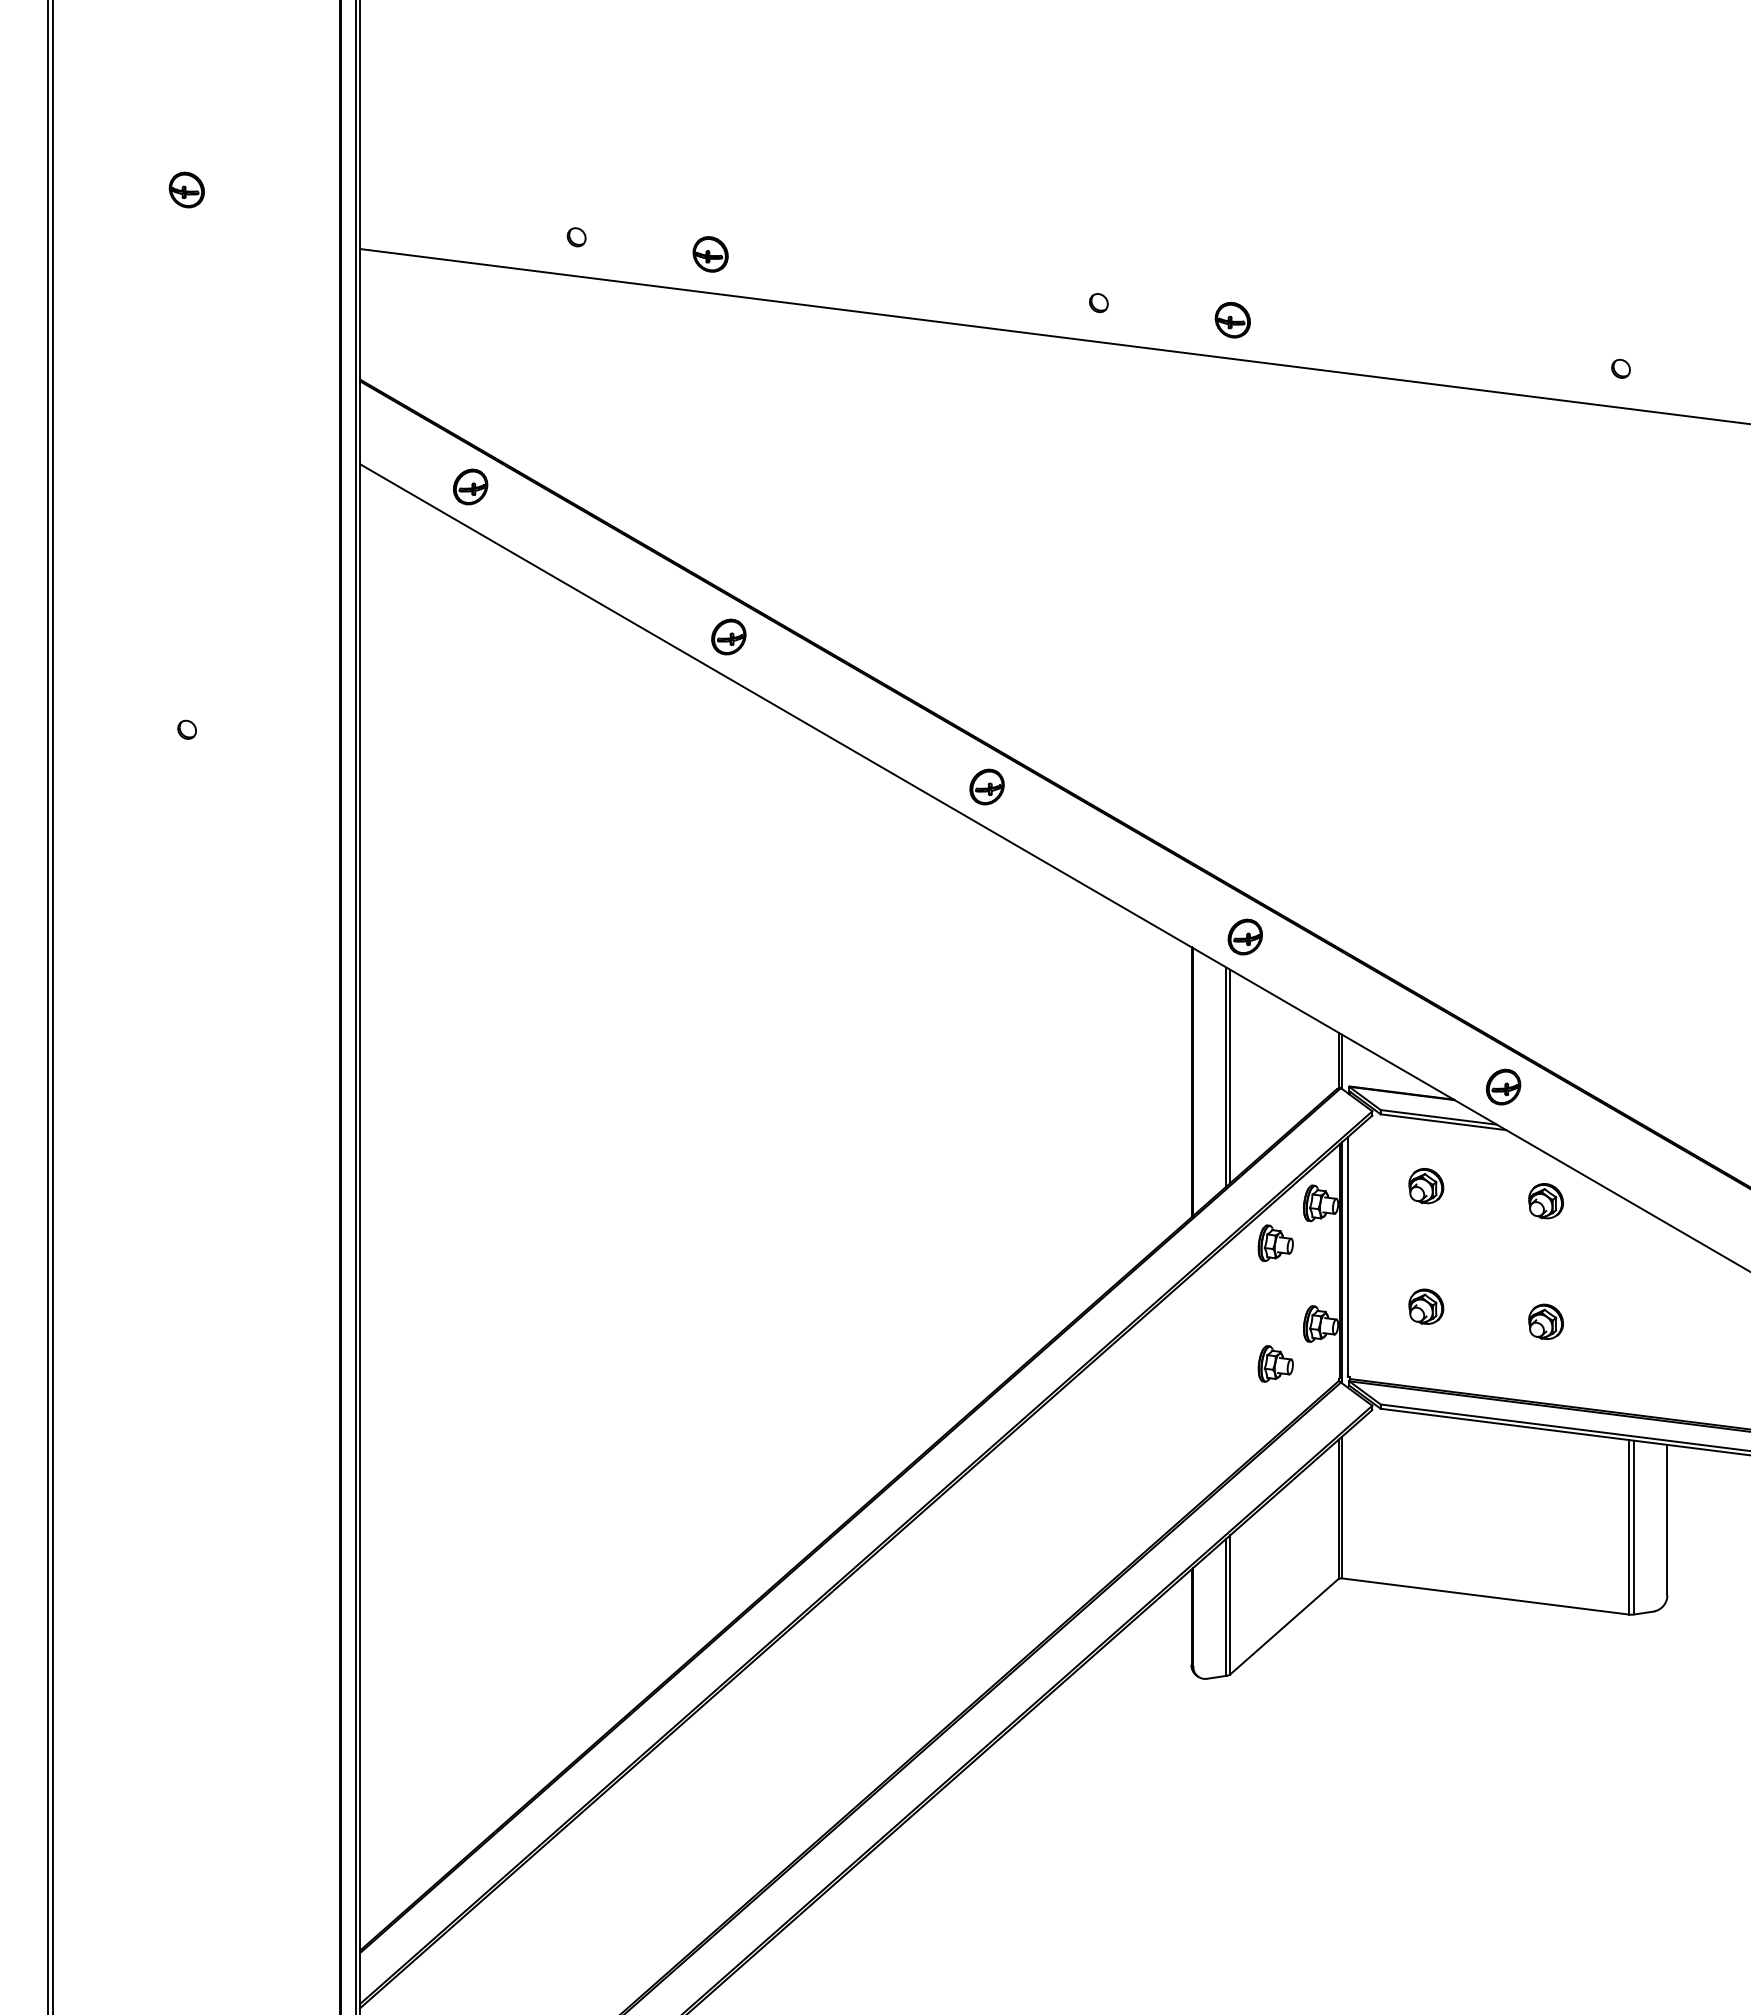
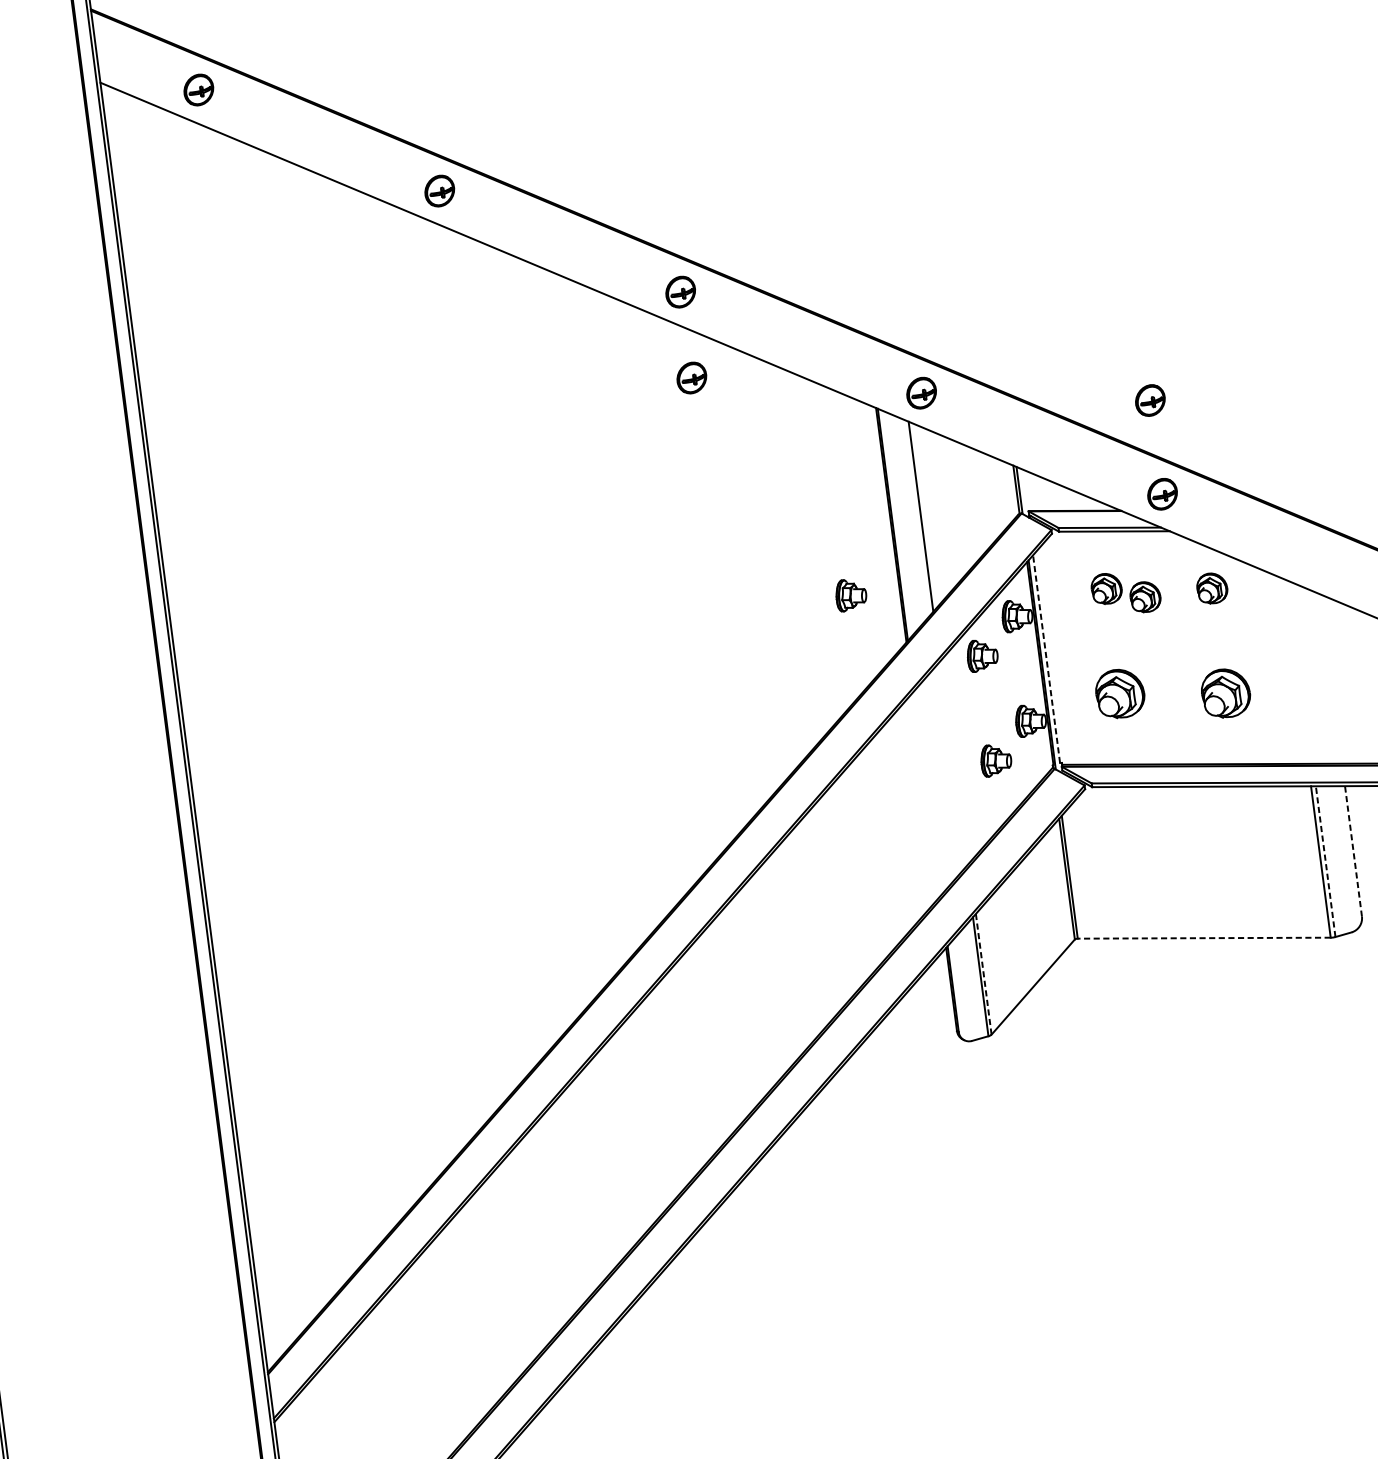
part: (986, 885) -> (691, 377), added
part: (1503, 978) -> (1150, 400), added
line: (1230, 1076) -> (924, 515), removed
part: (1135, 1154) -> (850, 594), added
part: (1468, 1201) -> (1145, 597), added
line: (1347, 1256) -> (1046, 658), solid -> dashed
part: (1426, 1306) -> (1120, 693), size x1.6
part: (1545, 1321) -> (1225, 692), size x1.6
line: (1667, 1519) -> (1353, 850), solid -> dashed
line: (1634, 1527) -> (1325, 861), solid -> dashed
line: (1485, 1596) -> (1204, 938), solid -> dashed
line: (1230, 1604) -> (983, 973), solid -> dashed

